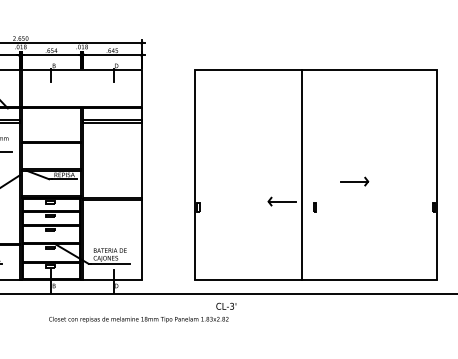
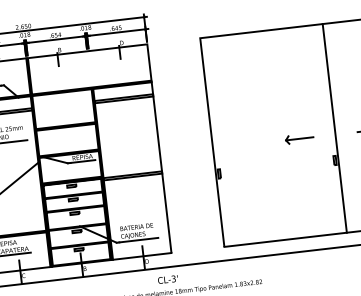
line: (302, 175) -> (334, 128), moved
part: (281, 201) -> (298, 138), moved
text: (226, 305) -> (168, 278), moved

